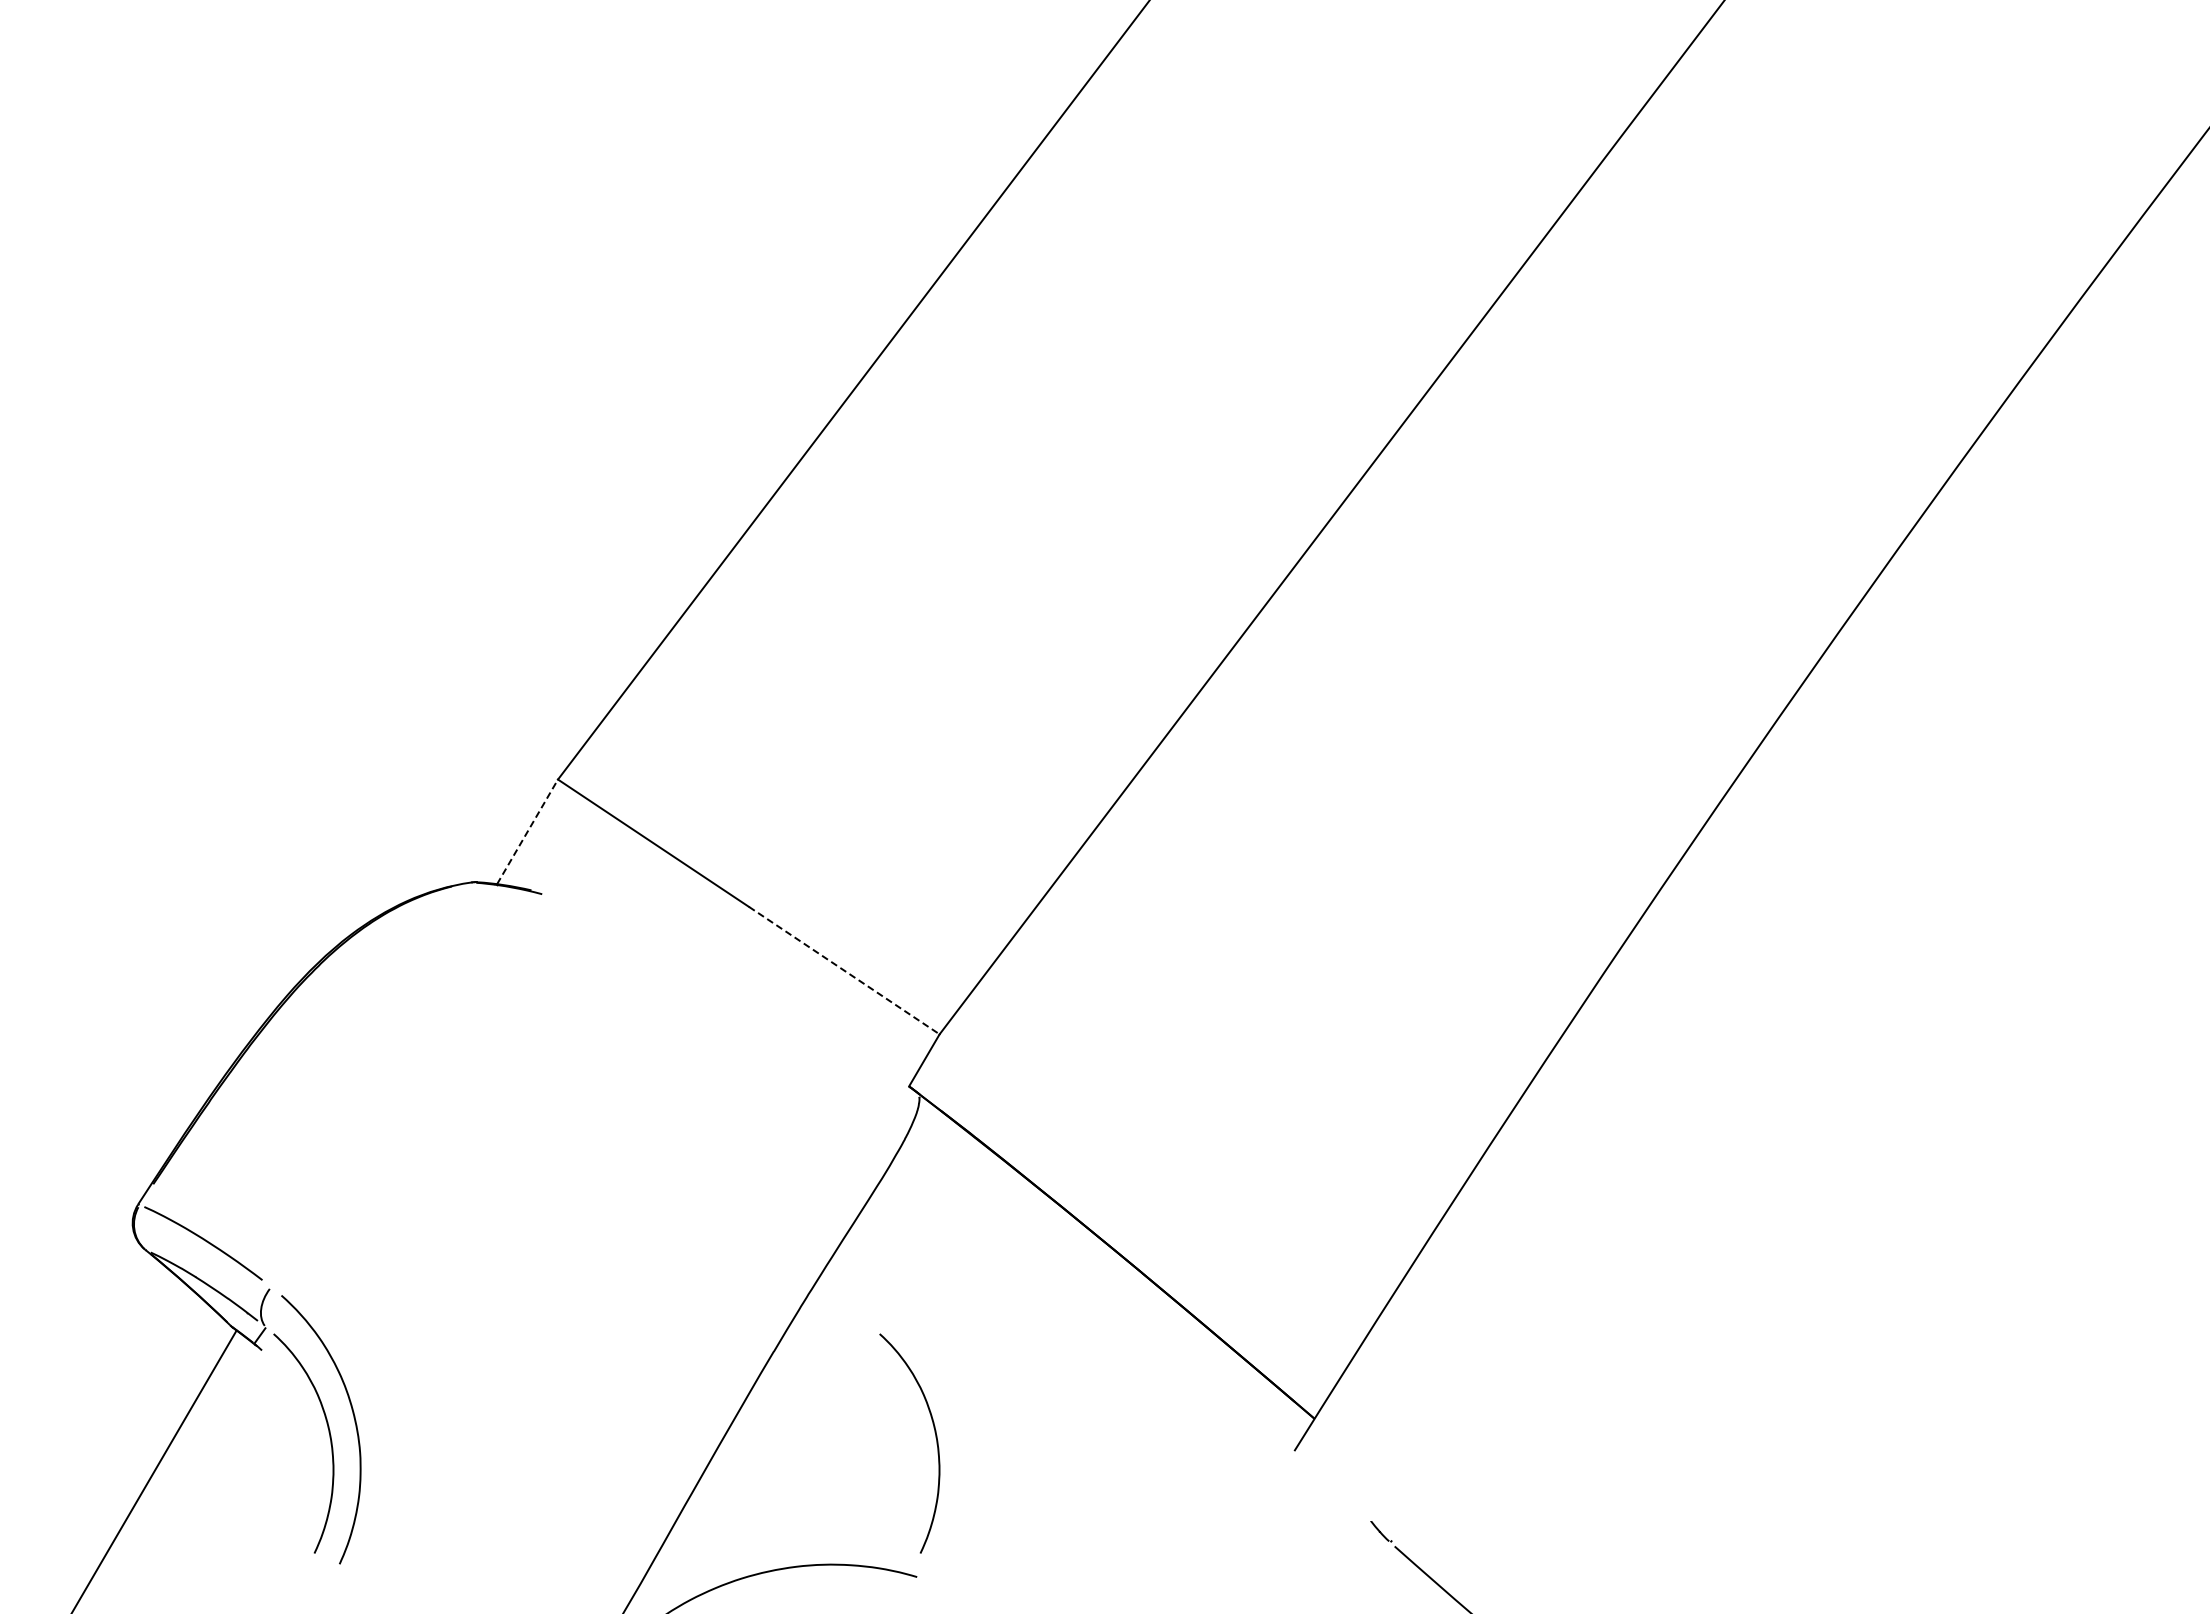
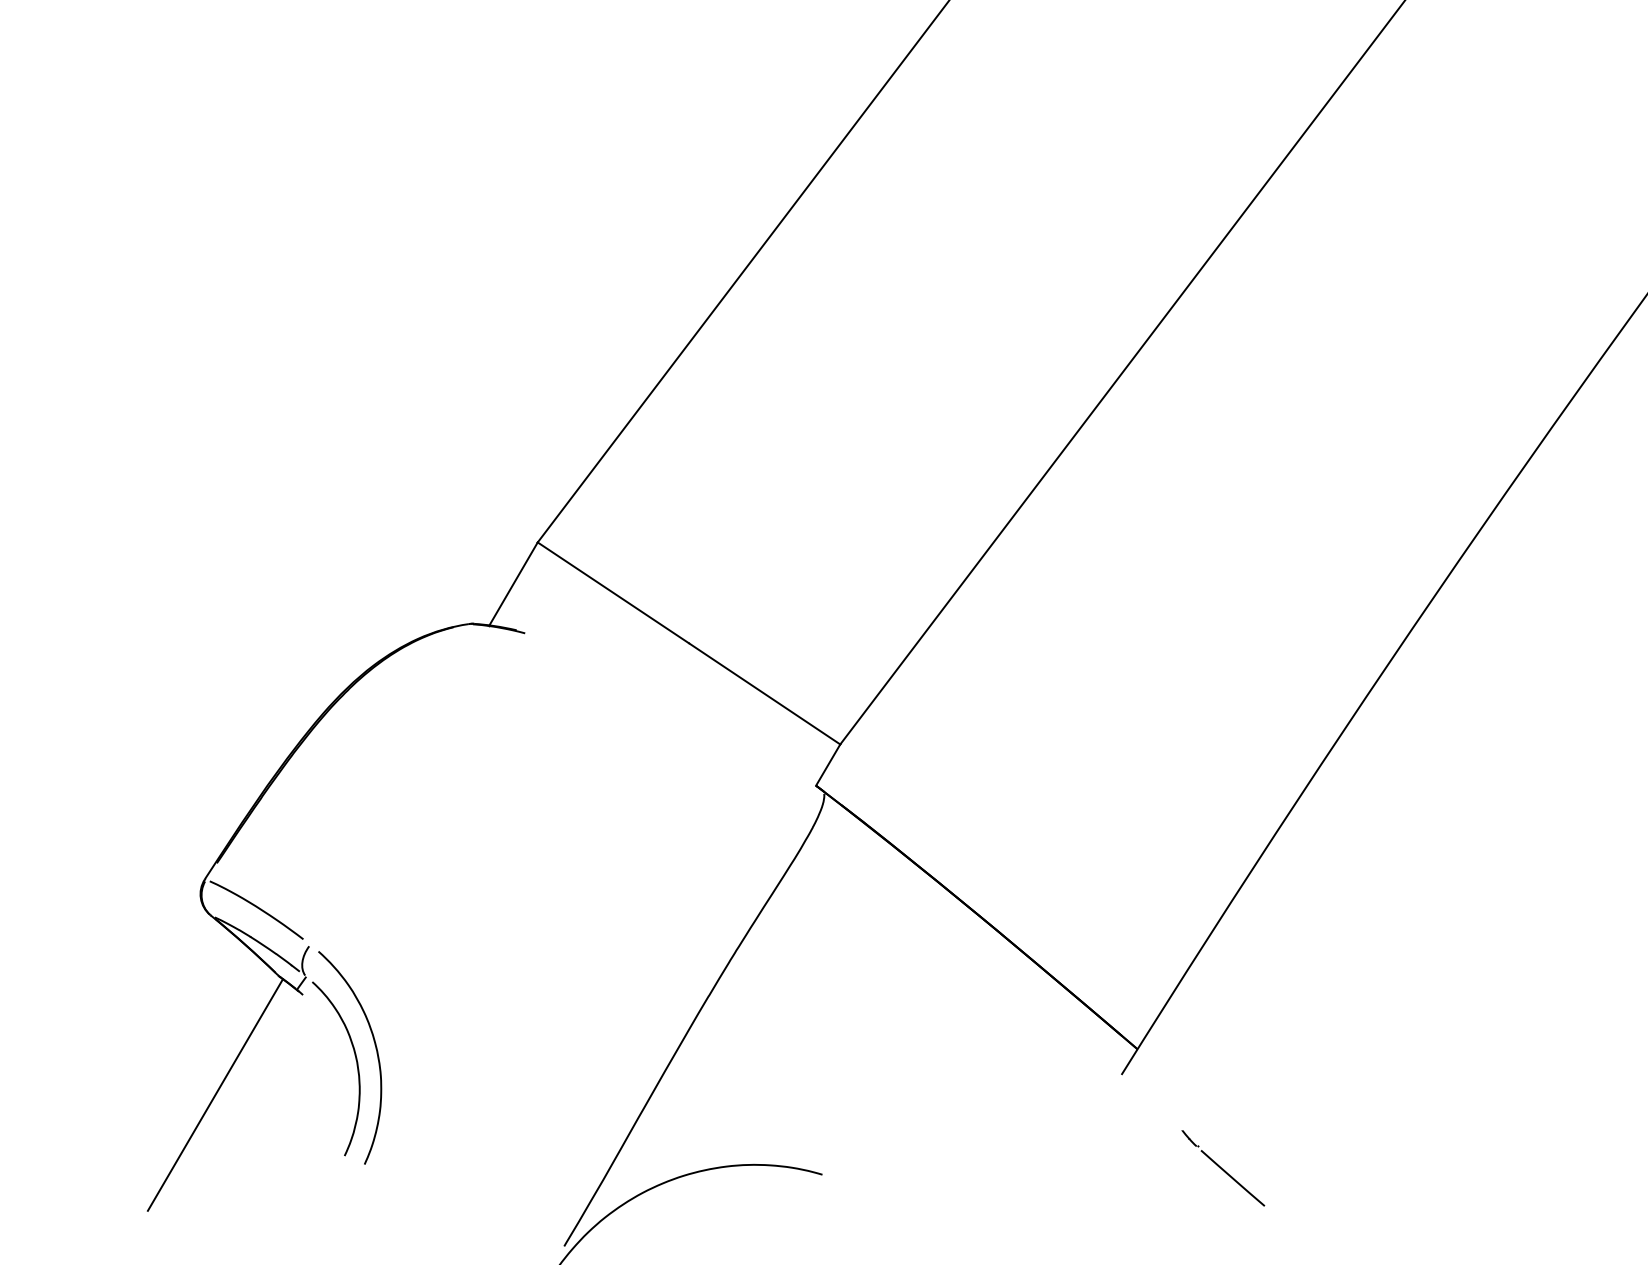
line: (527, 831) -> (513, 583), dashed -> solid
line: (844, 970) -> (764, 693), dashed -> solid
curve: (935, 1437) -> (837, 1064), removed

